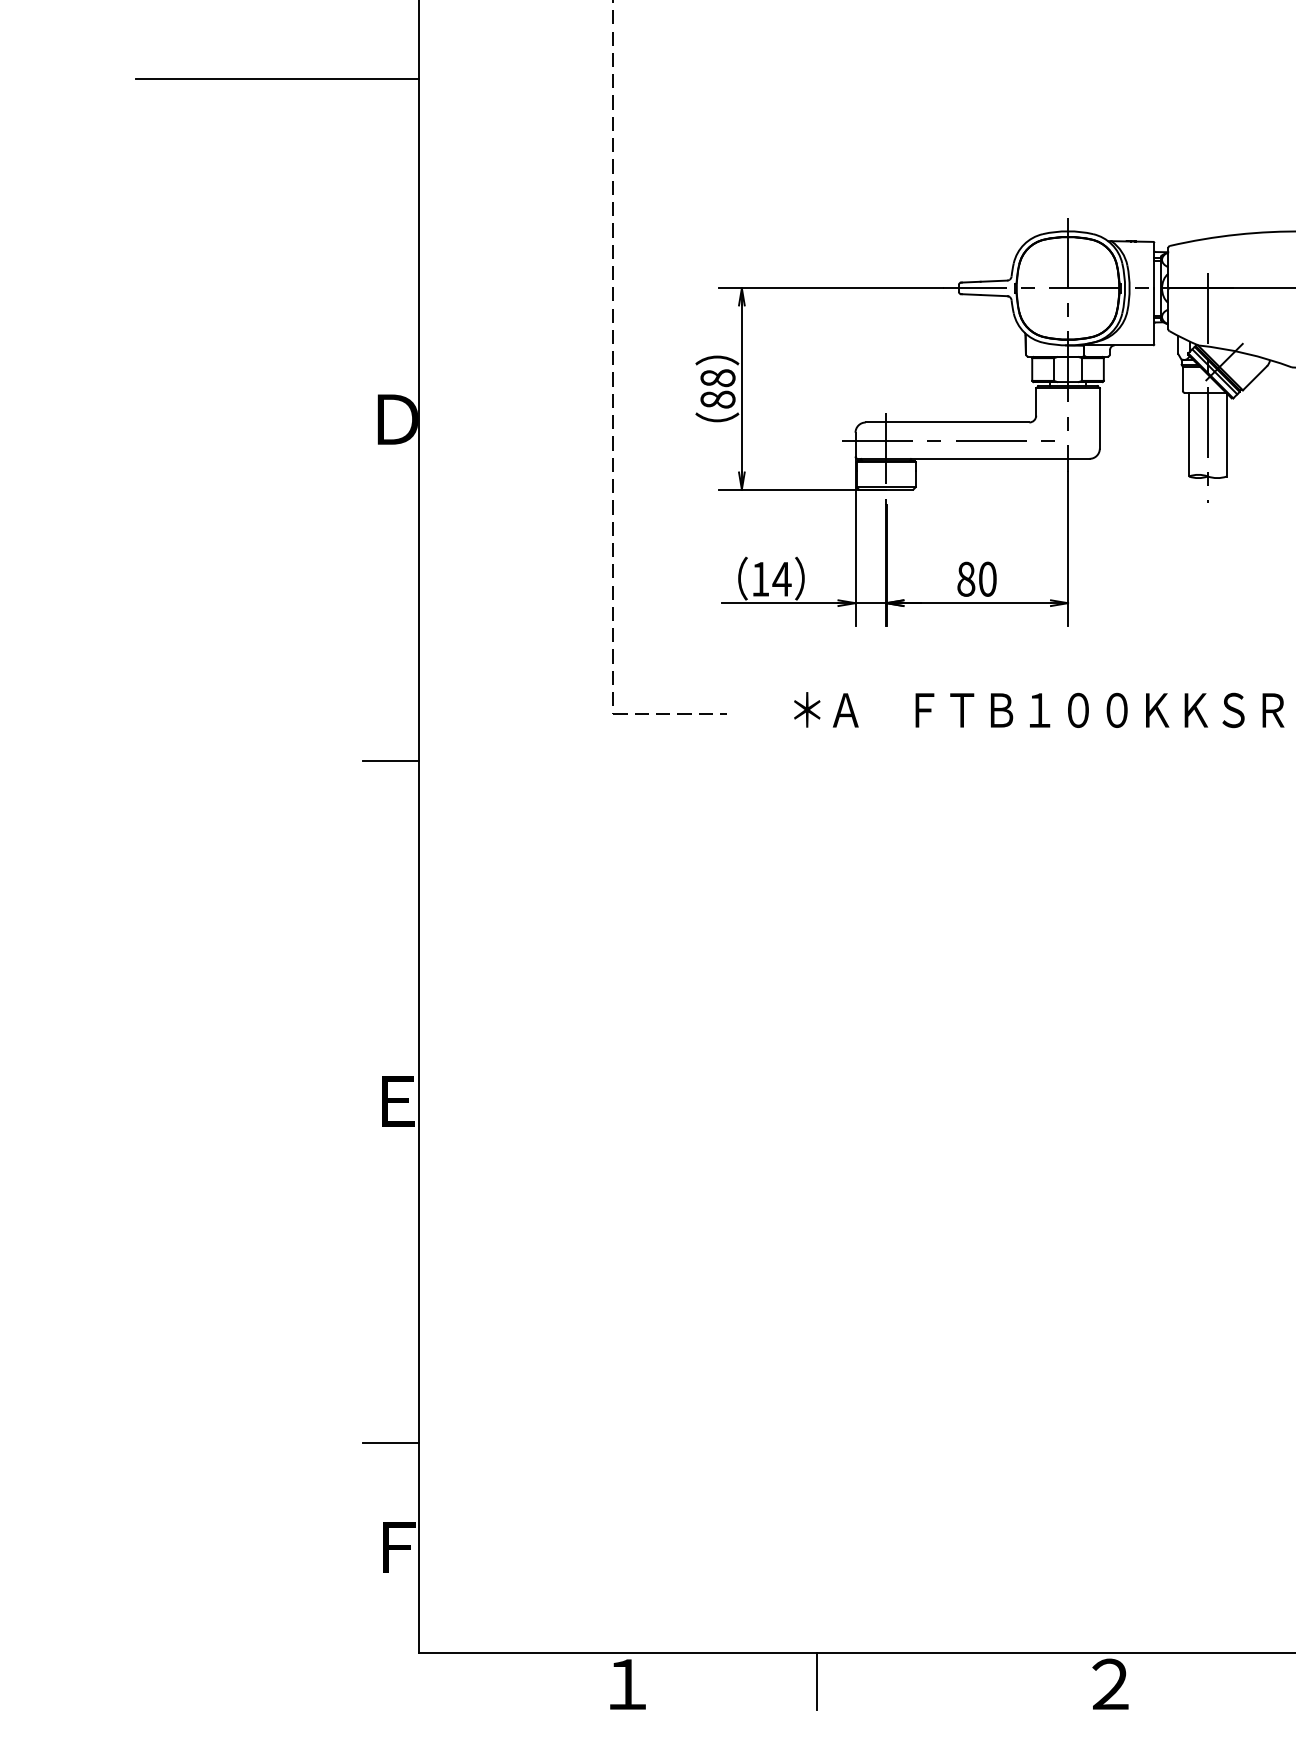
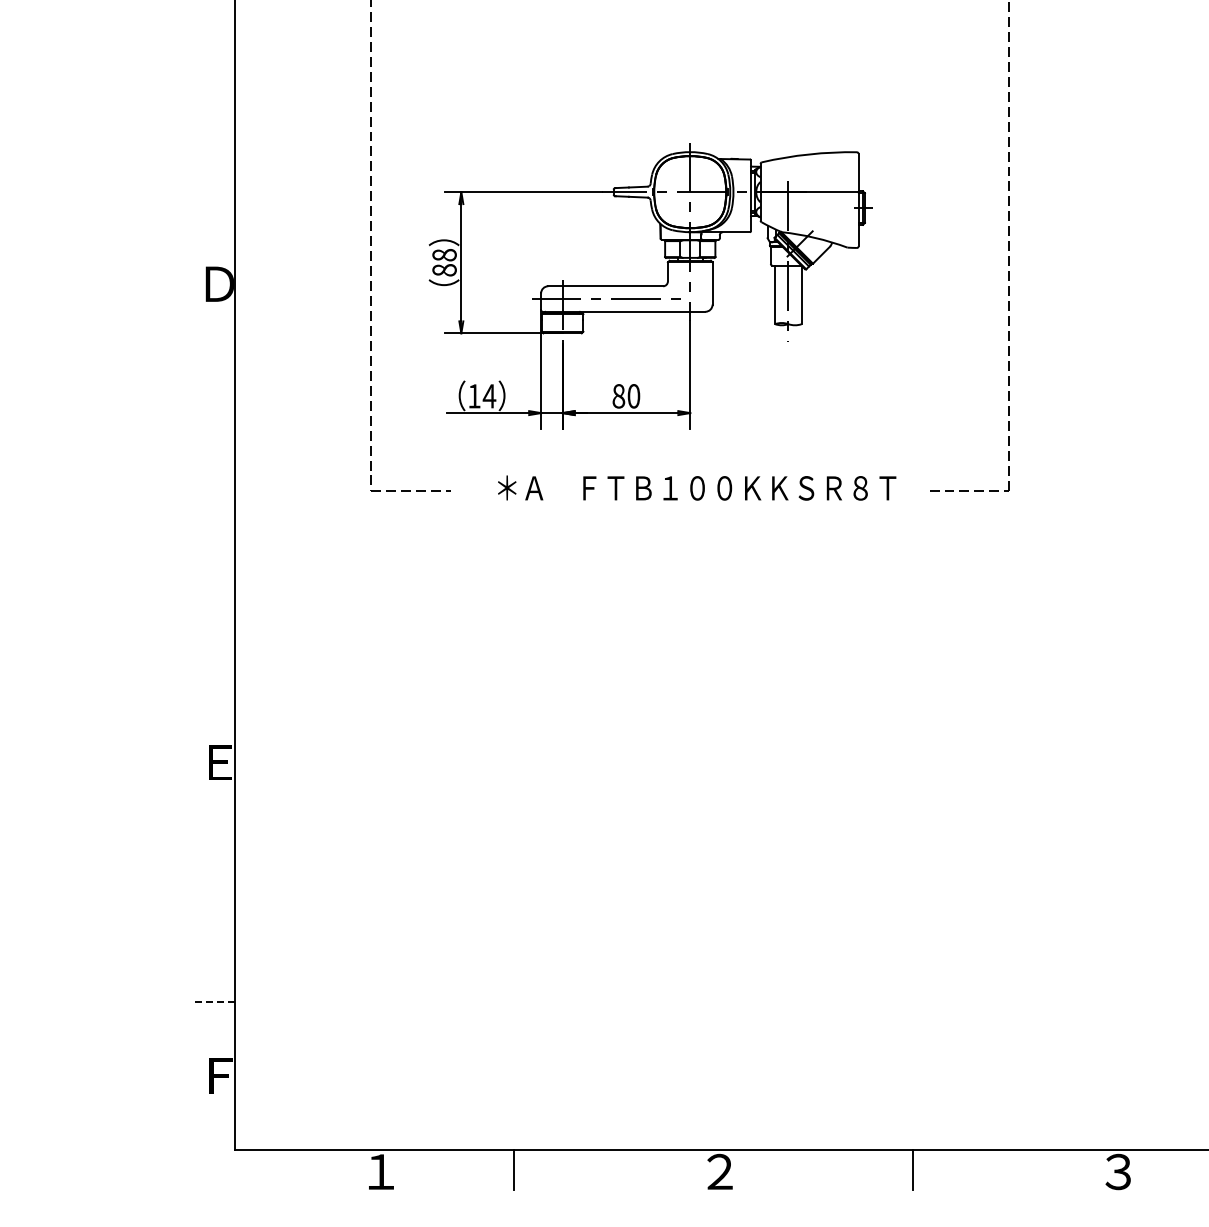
line: (277, 79) -> (135, 45), removed
line: (391, 760) -> (215, 523), removed
line: (391, 1442) -> (215, 1002), solid -> dashed

